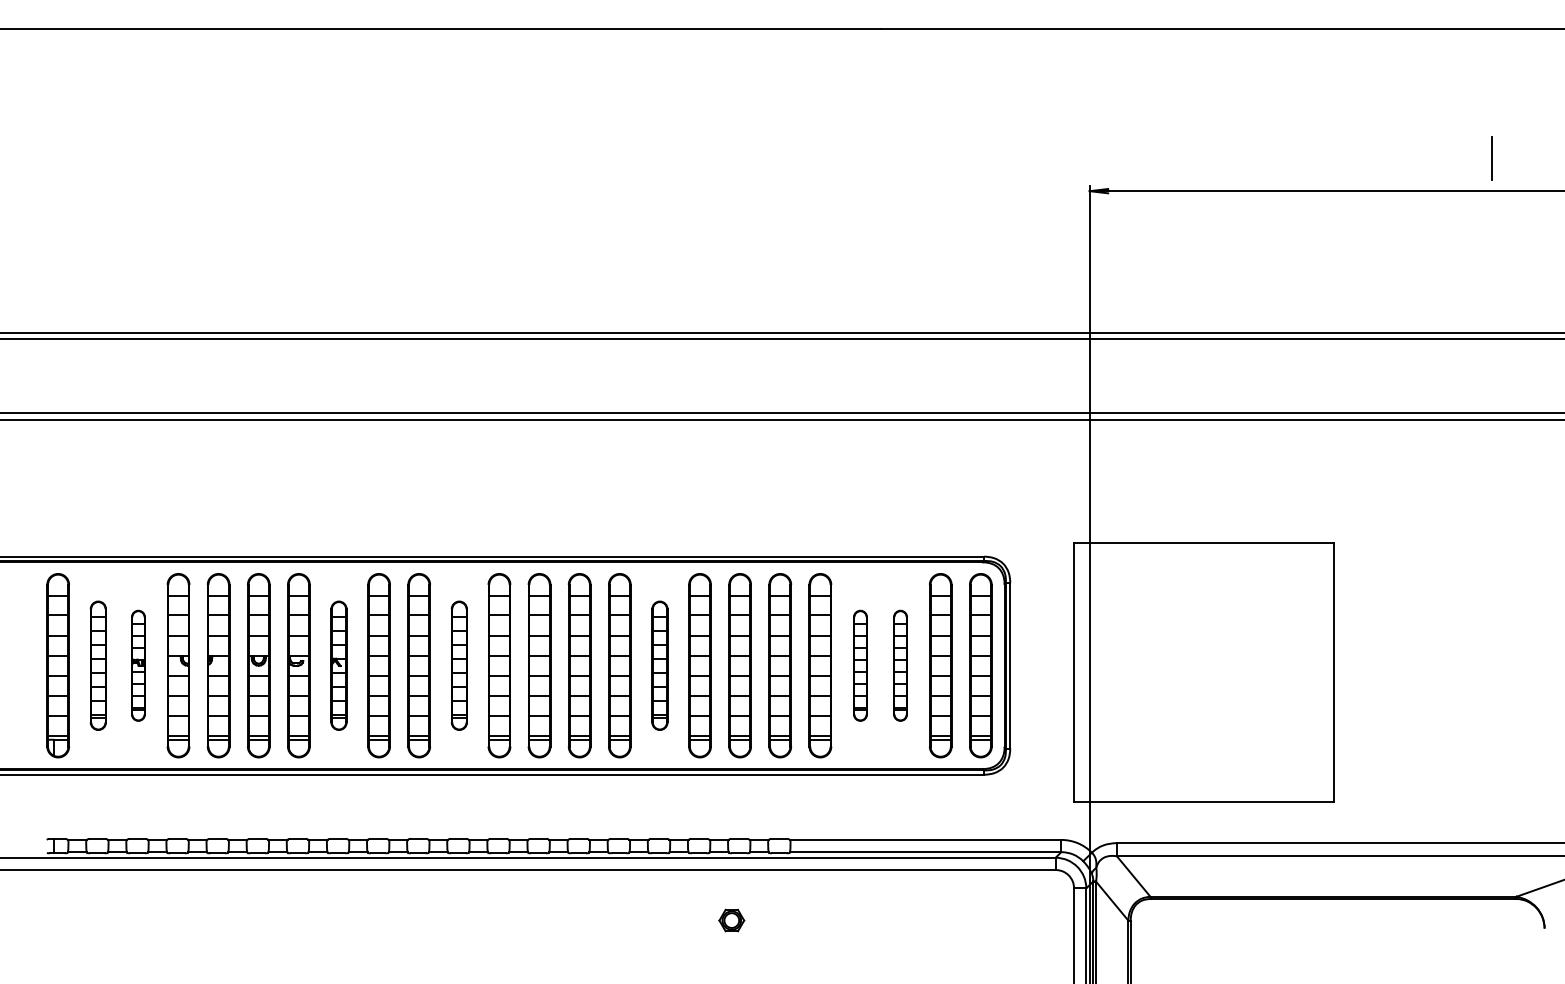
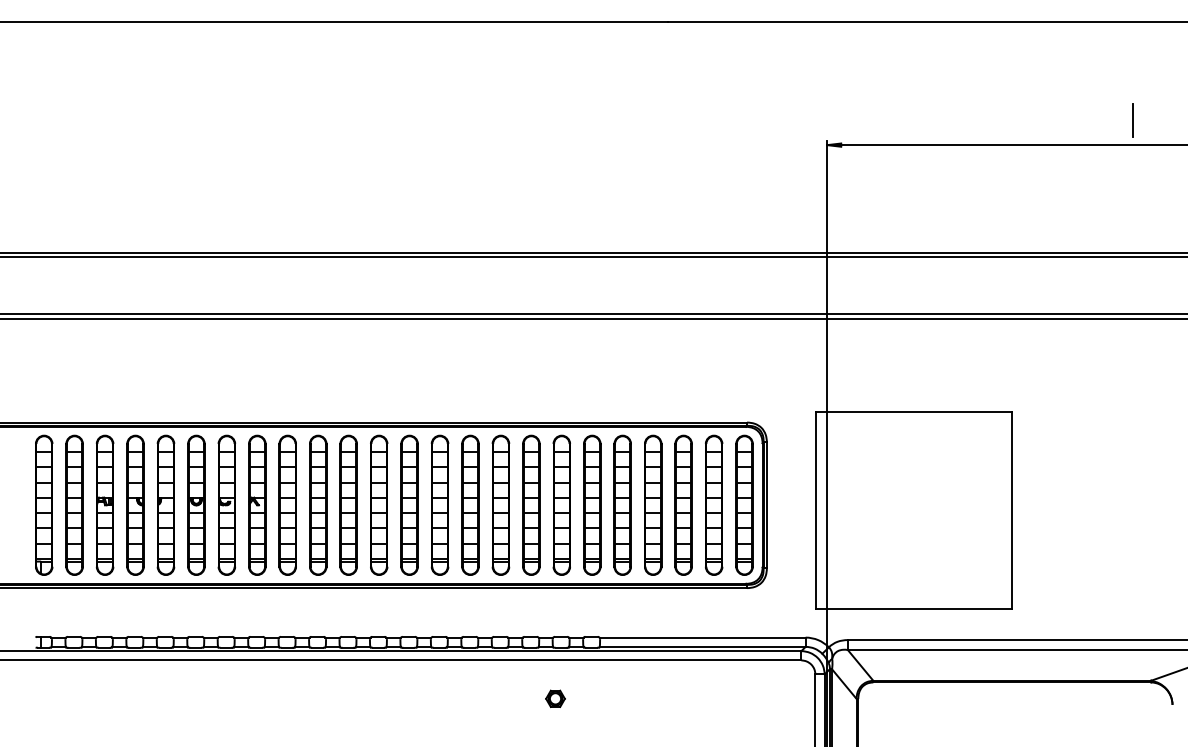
part: (98, 665) -> (74, 505), size x1.43
part: (138, 665) -> (105, 505), size x1.67
part: (338, 665) -> (256, 505), size x1.43
part: (459, 665) -> (348, 505), size x1.43
part: (659, 665) -> (500, 505), size x1.43
part: (860, 665) -> (653, 505), size x1.67
part: (900, 665) -> (683, 505), size x1.67

